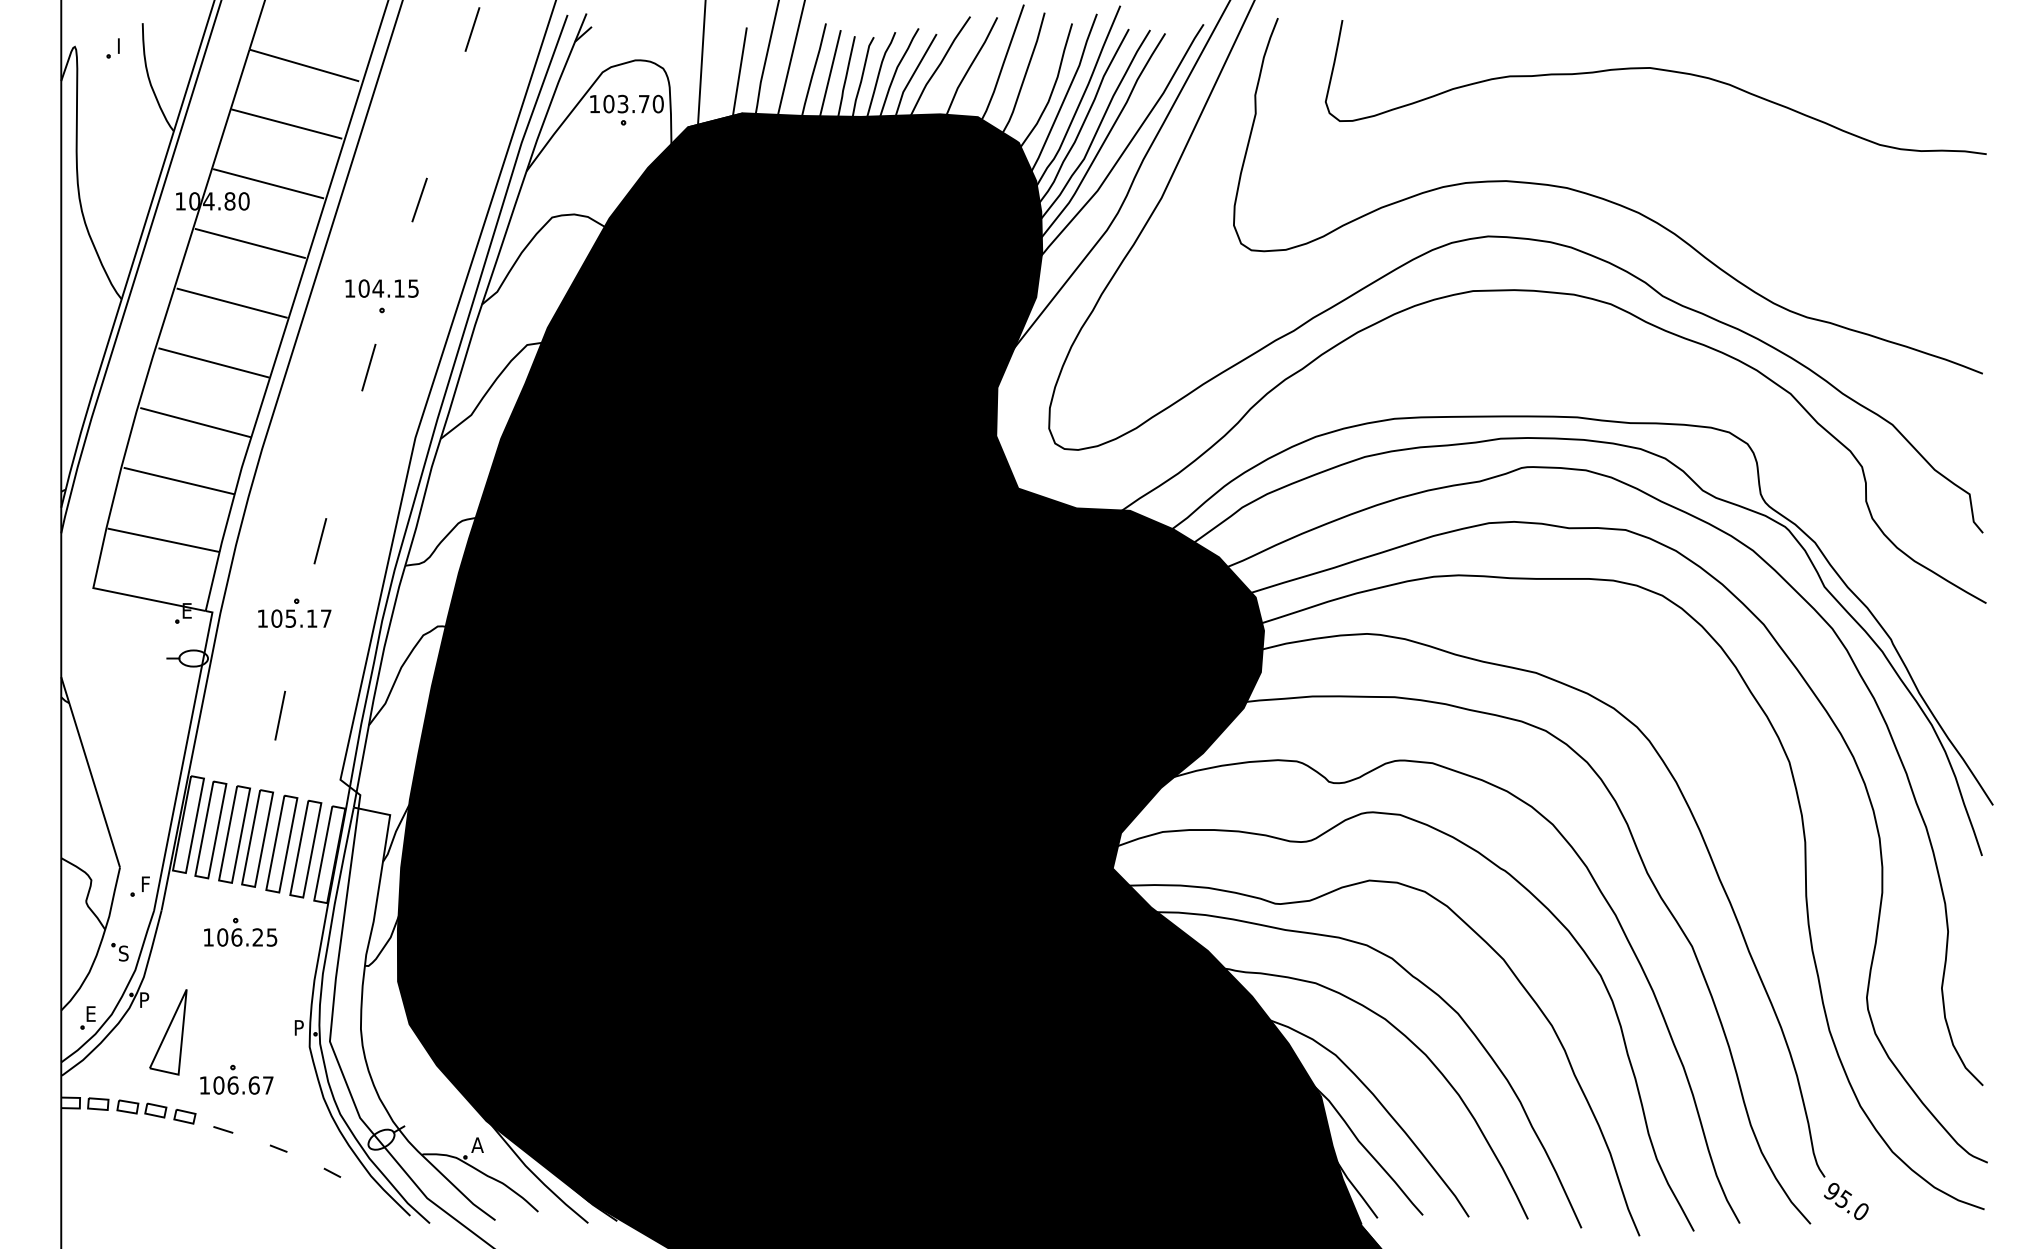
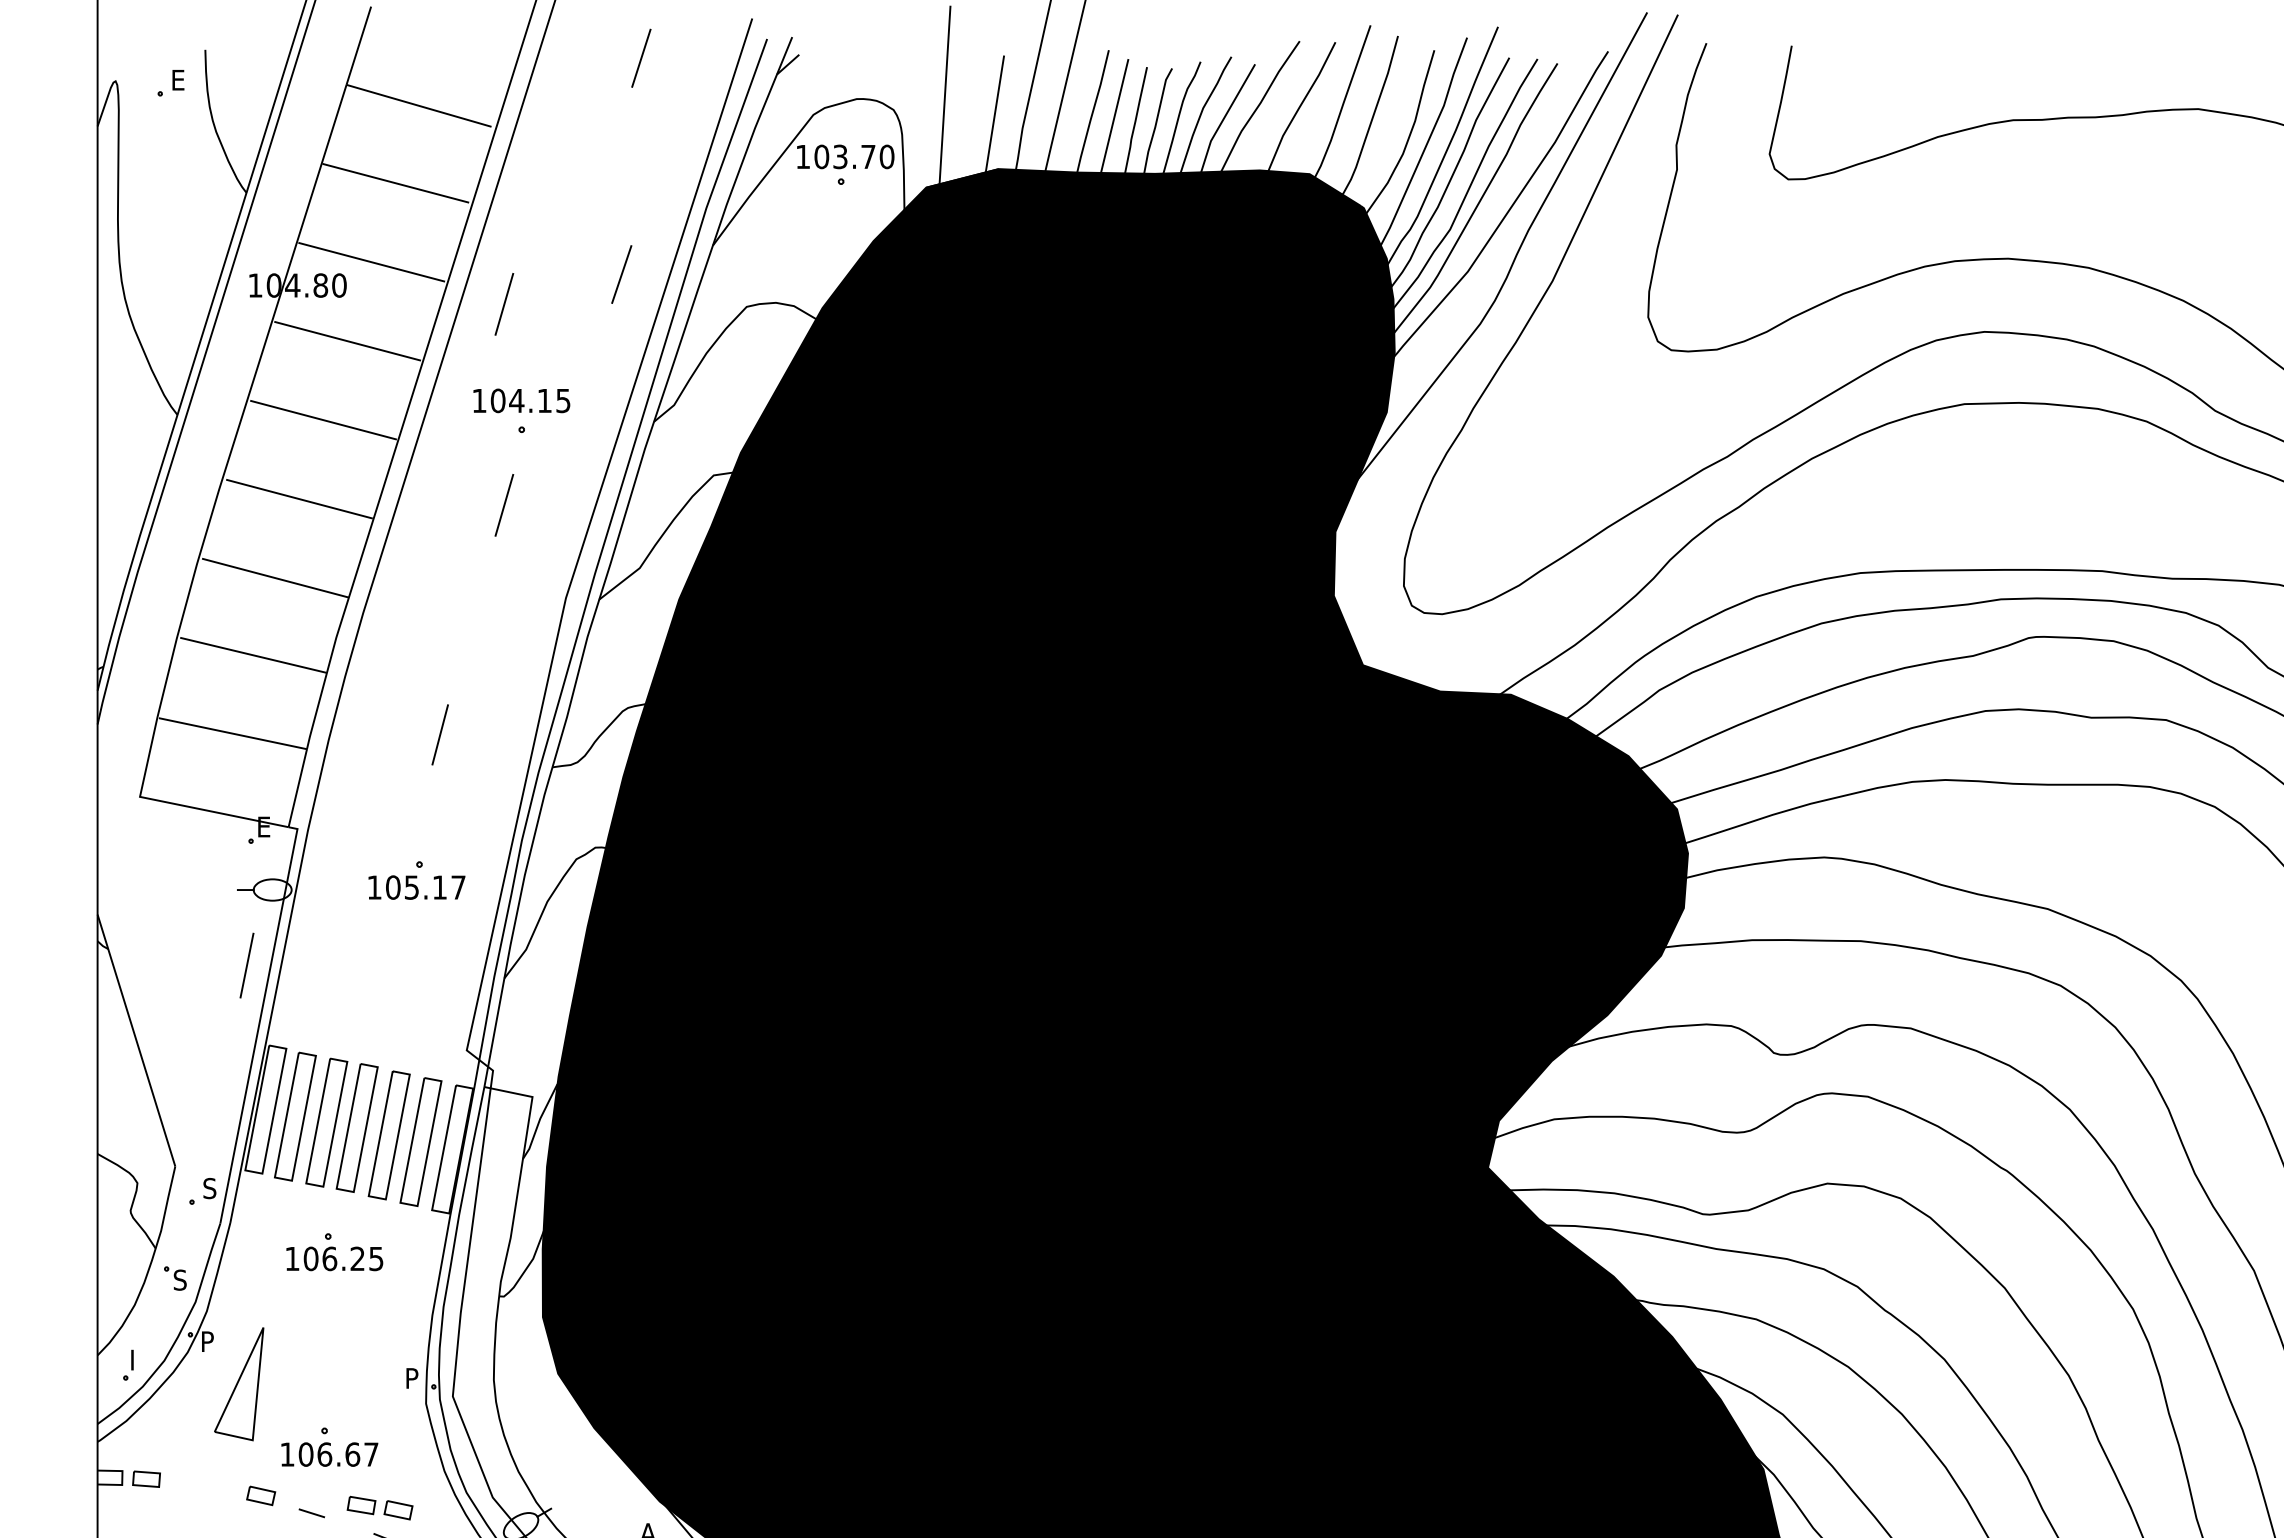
text: (122, 45) -> (178, 79), I -> E
line: (419, 199) -> (621, 273), moved
line: (368, 215) -> (503, 304), added
part: (294, 612) -> (416, 879), moved
line: (279, 715) -> (246, 965), moved
text: (146, 884) -> (210, 1188), F -> S
text: (91, 1013) -> (137, 1359), E -> I
part: (141, 1108) -> (379, 1507), moved

